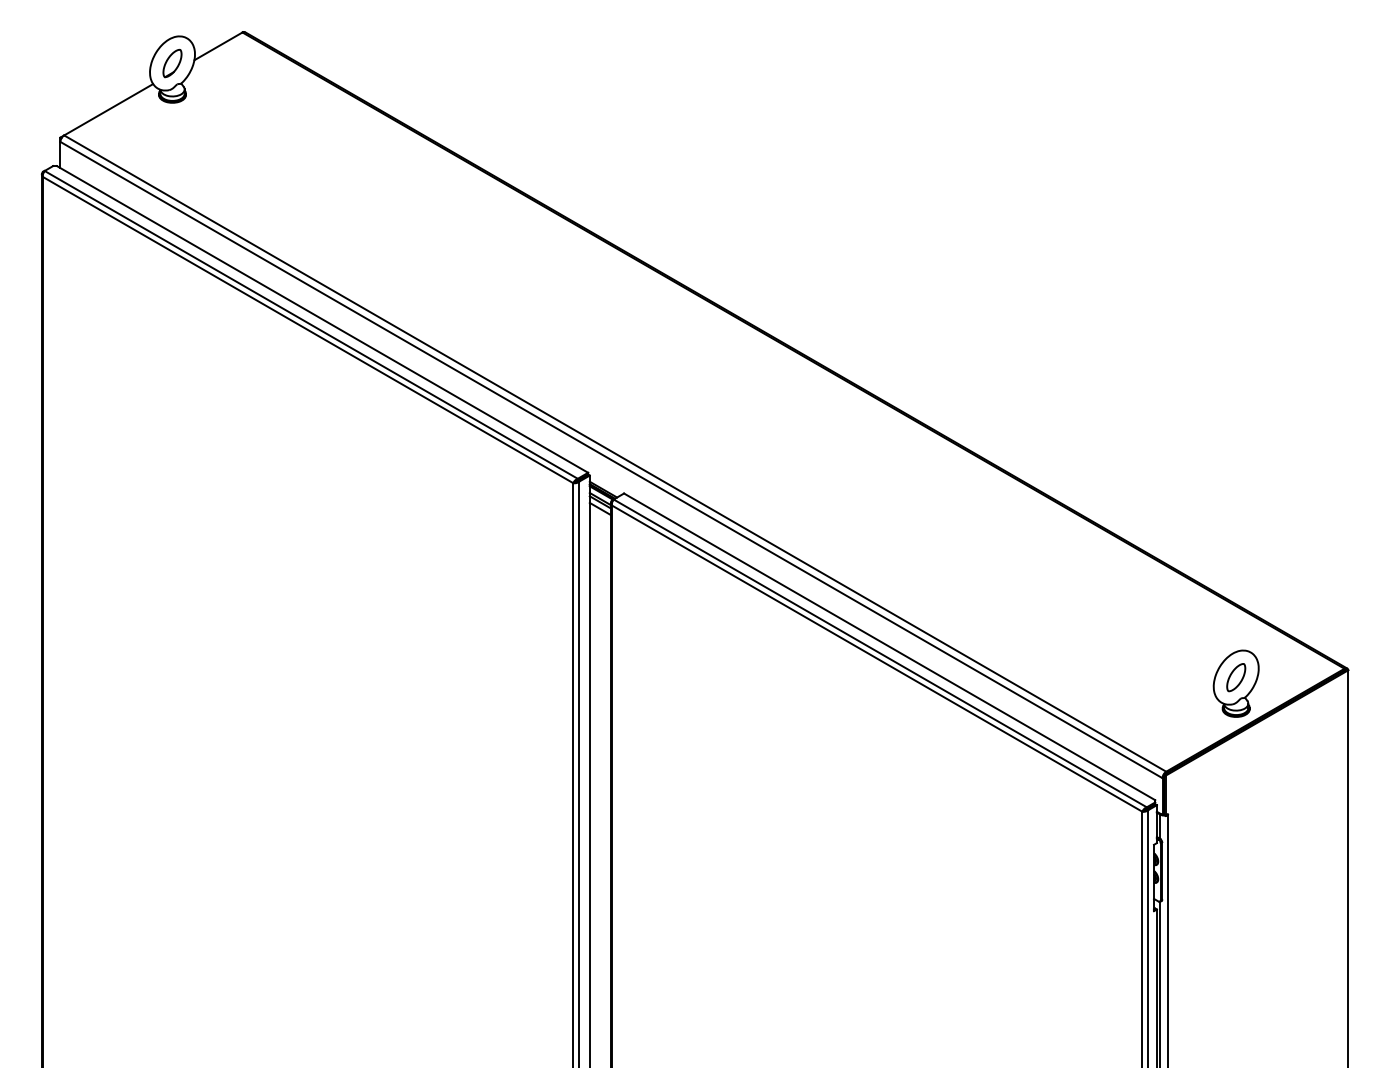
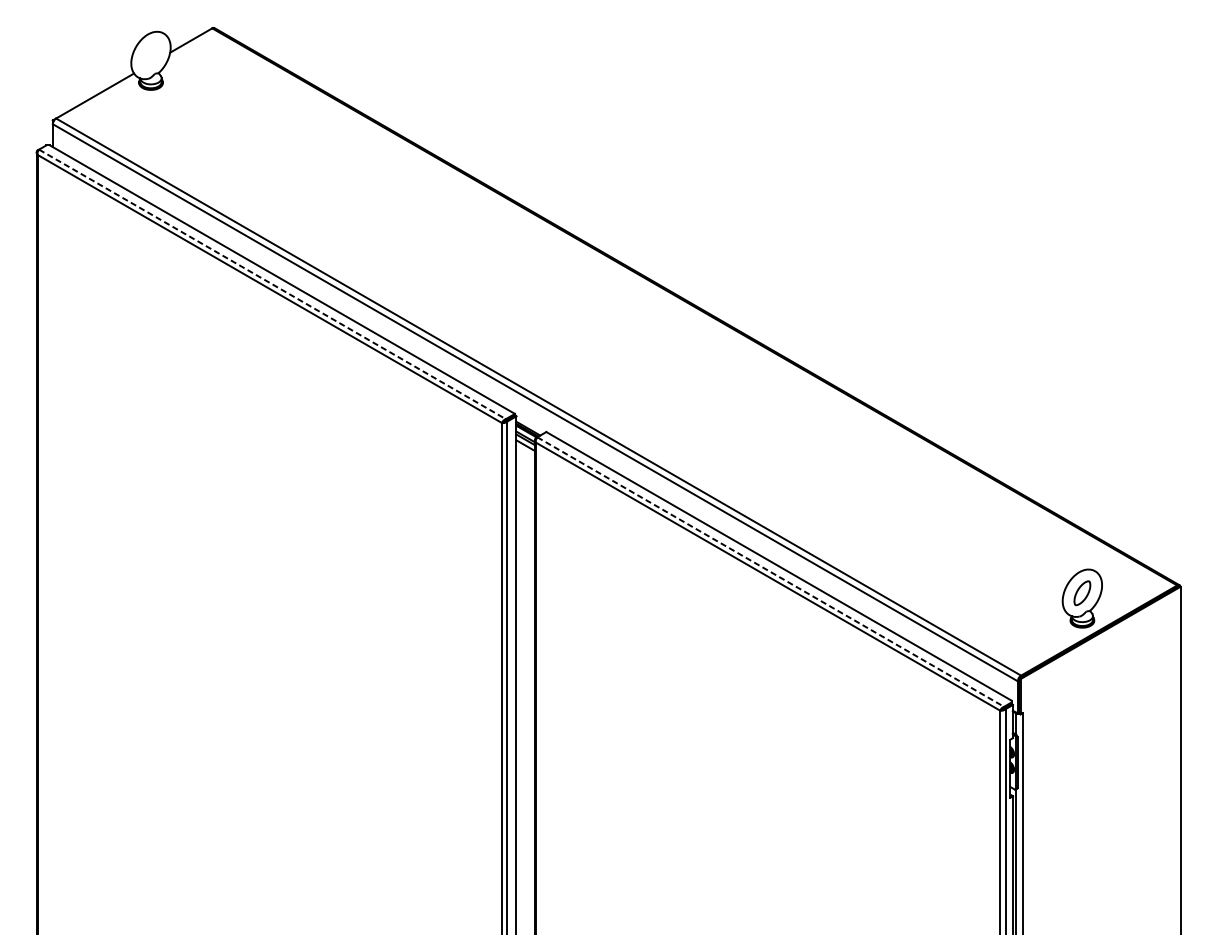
part: (172, 63) -> (150, 55), removed
line: (311, 324) -> (272, 284), solid -> dashed
line: (880, 653) -> (770, 572), solid -> dashed

